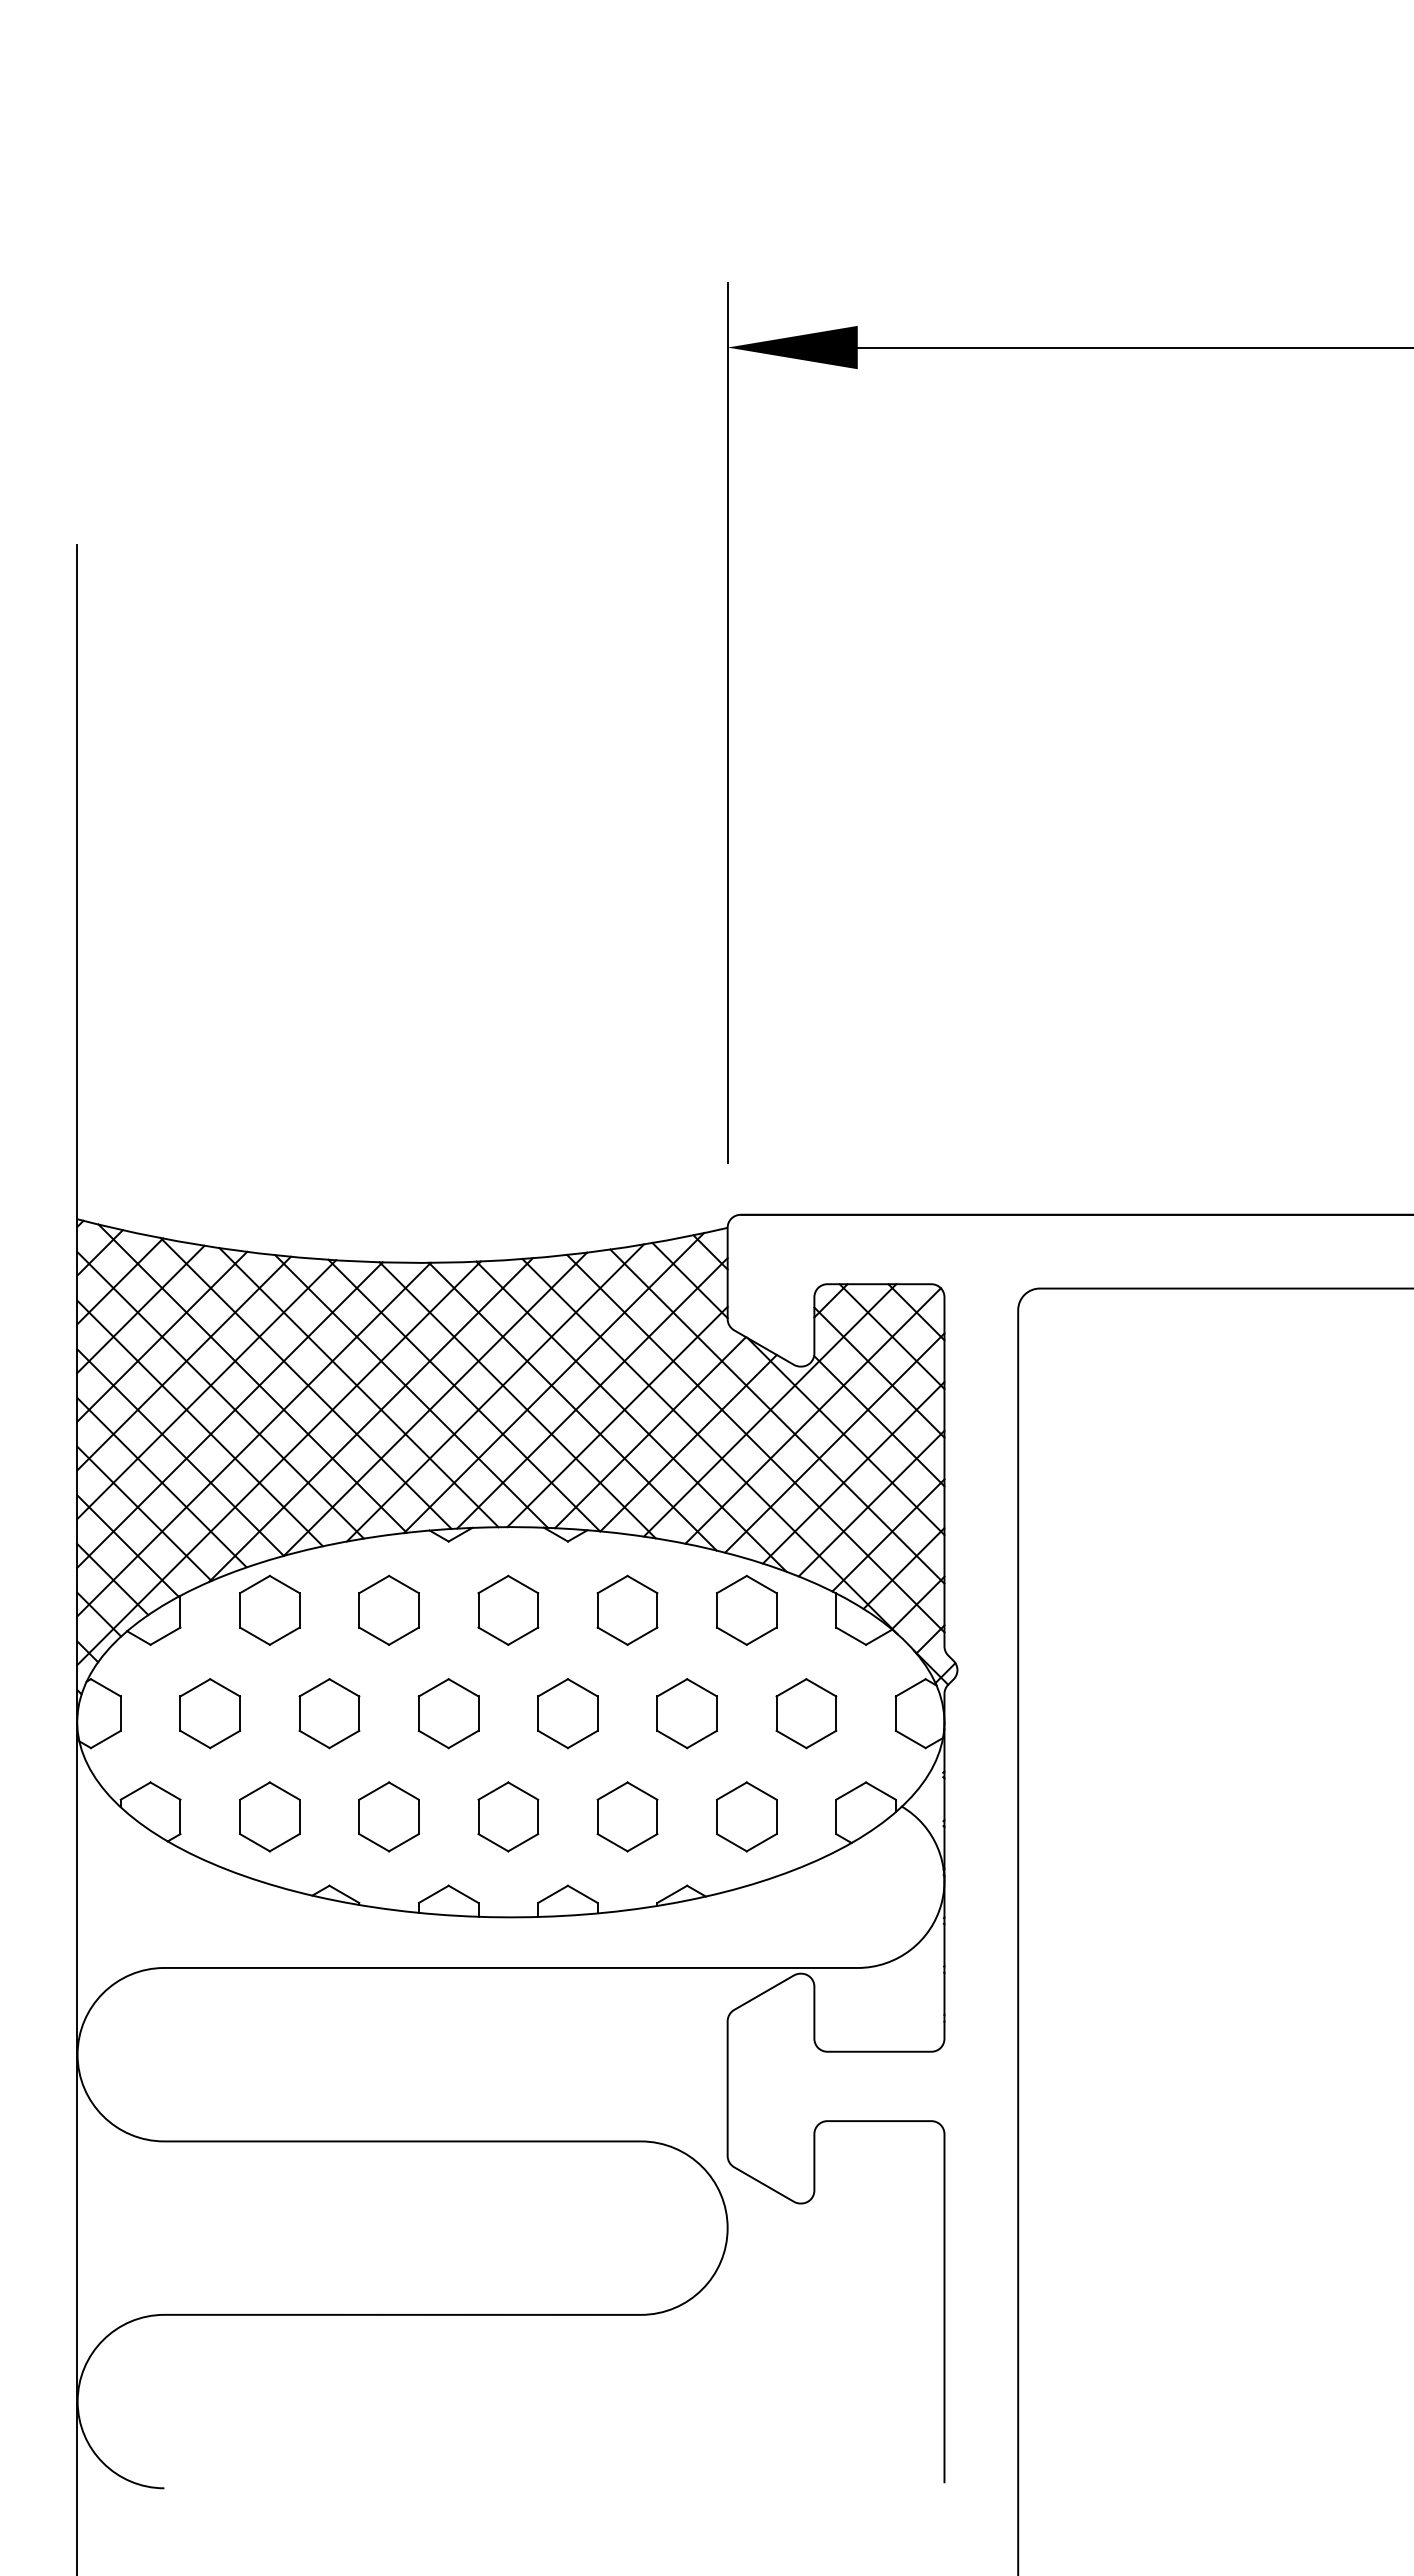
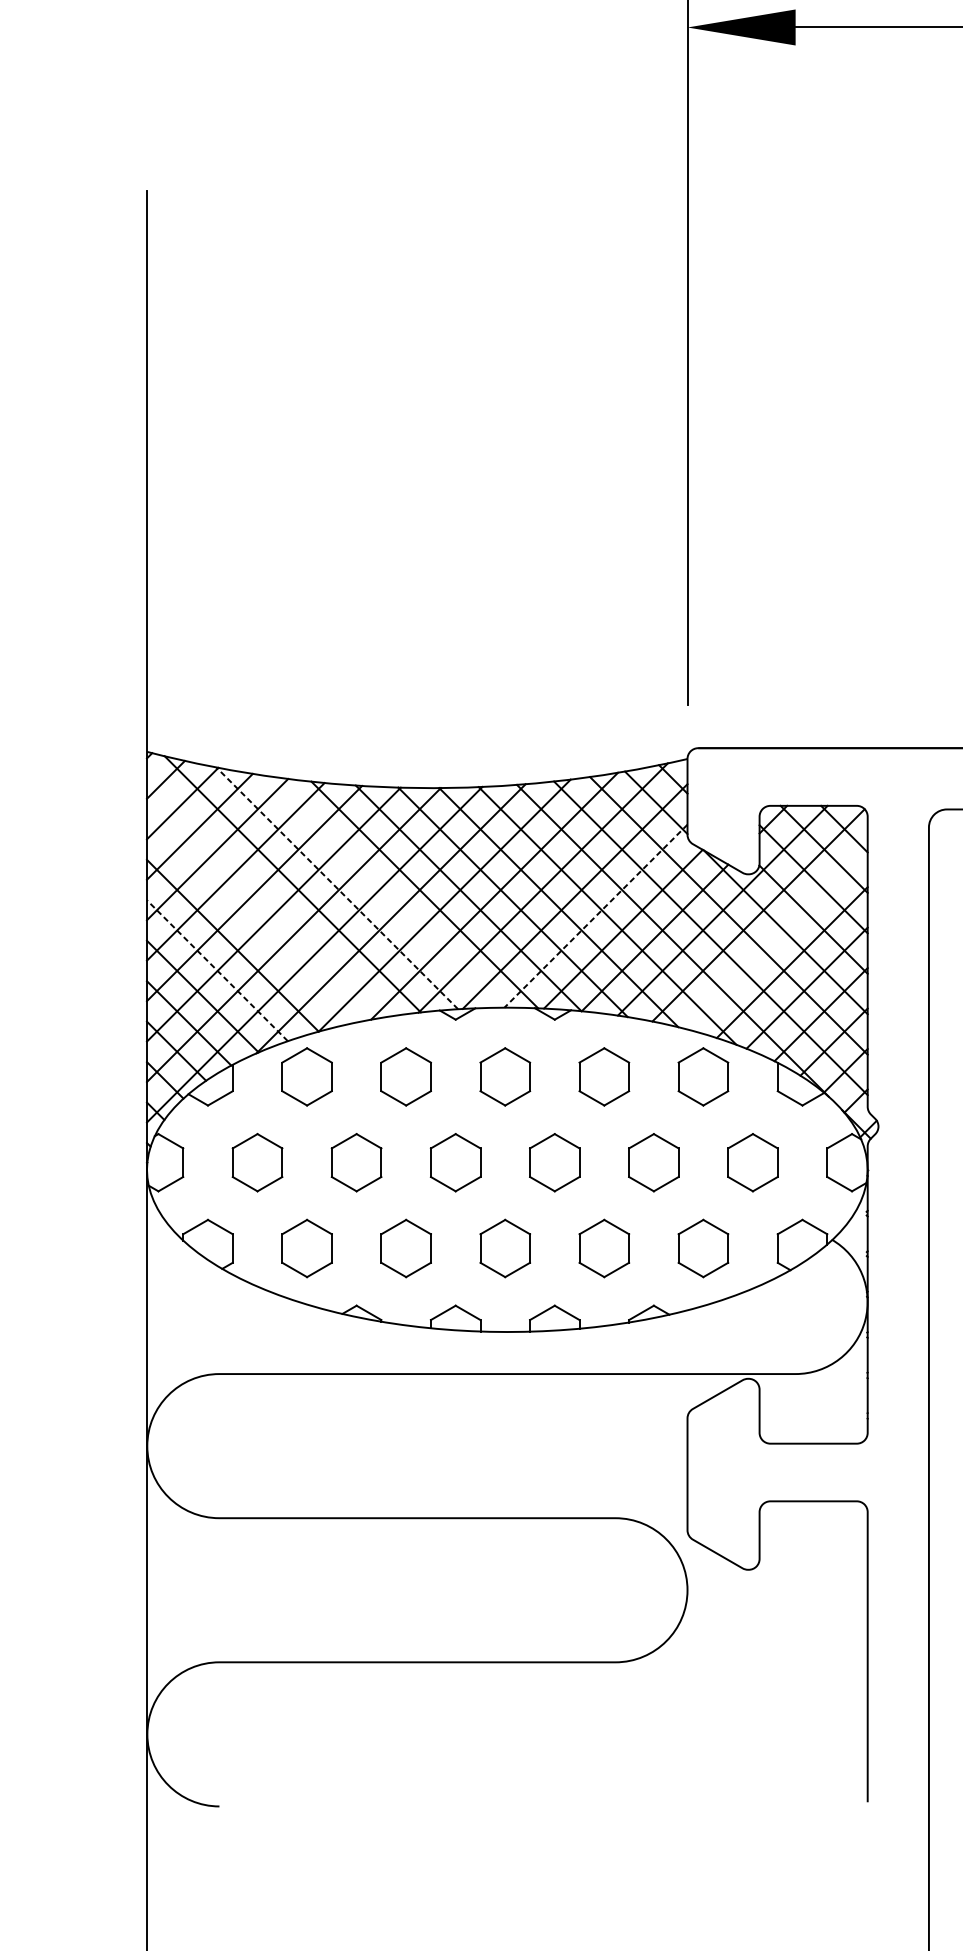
line: (306, 1383) -> (337, 888), solid -> dashed
line: (358, 1387) -> (380, 891), removed
line: (220, 1394) -> (266, 897), removed
line: (617, 1416) -> (595, 915), solid -> dashed
line: (199, 1423) -> (248, 921), removed
line: (834, 1442) -> (776, 937), removed
line: (161, 1482) -> (217, 970), solid -> dashed

